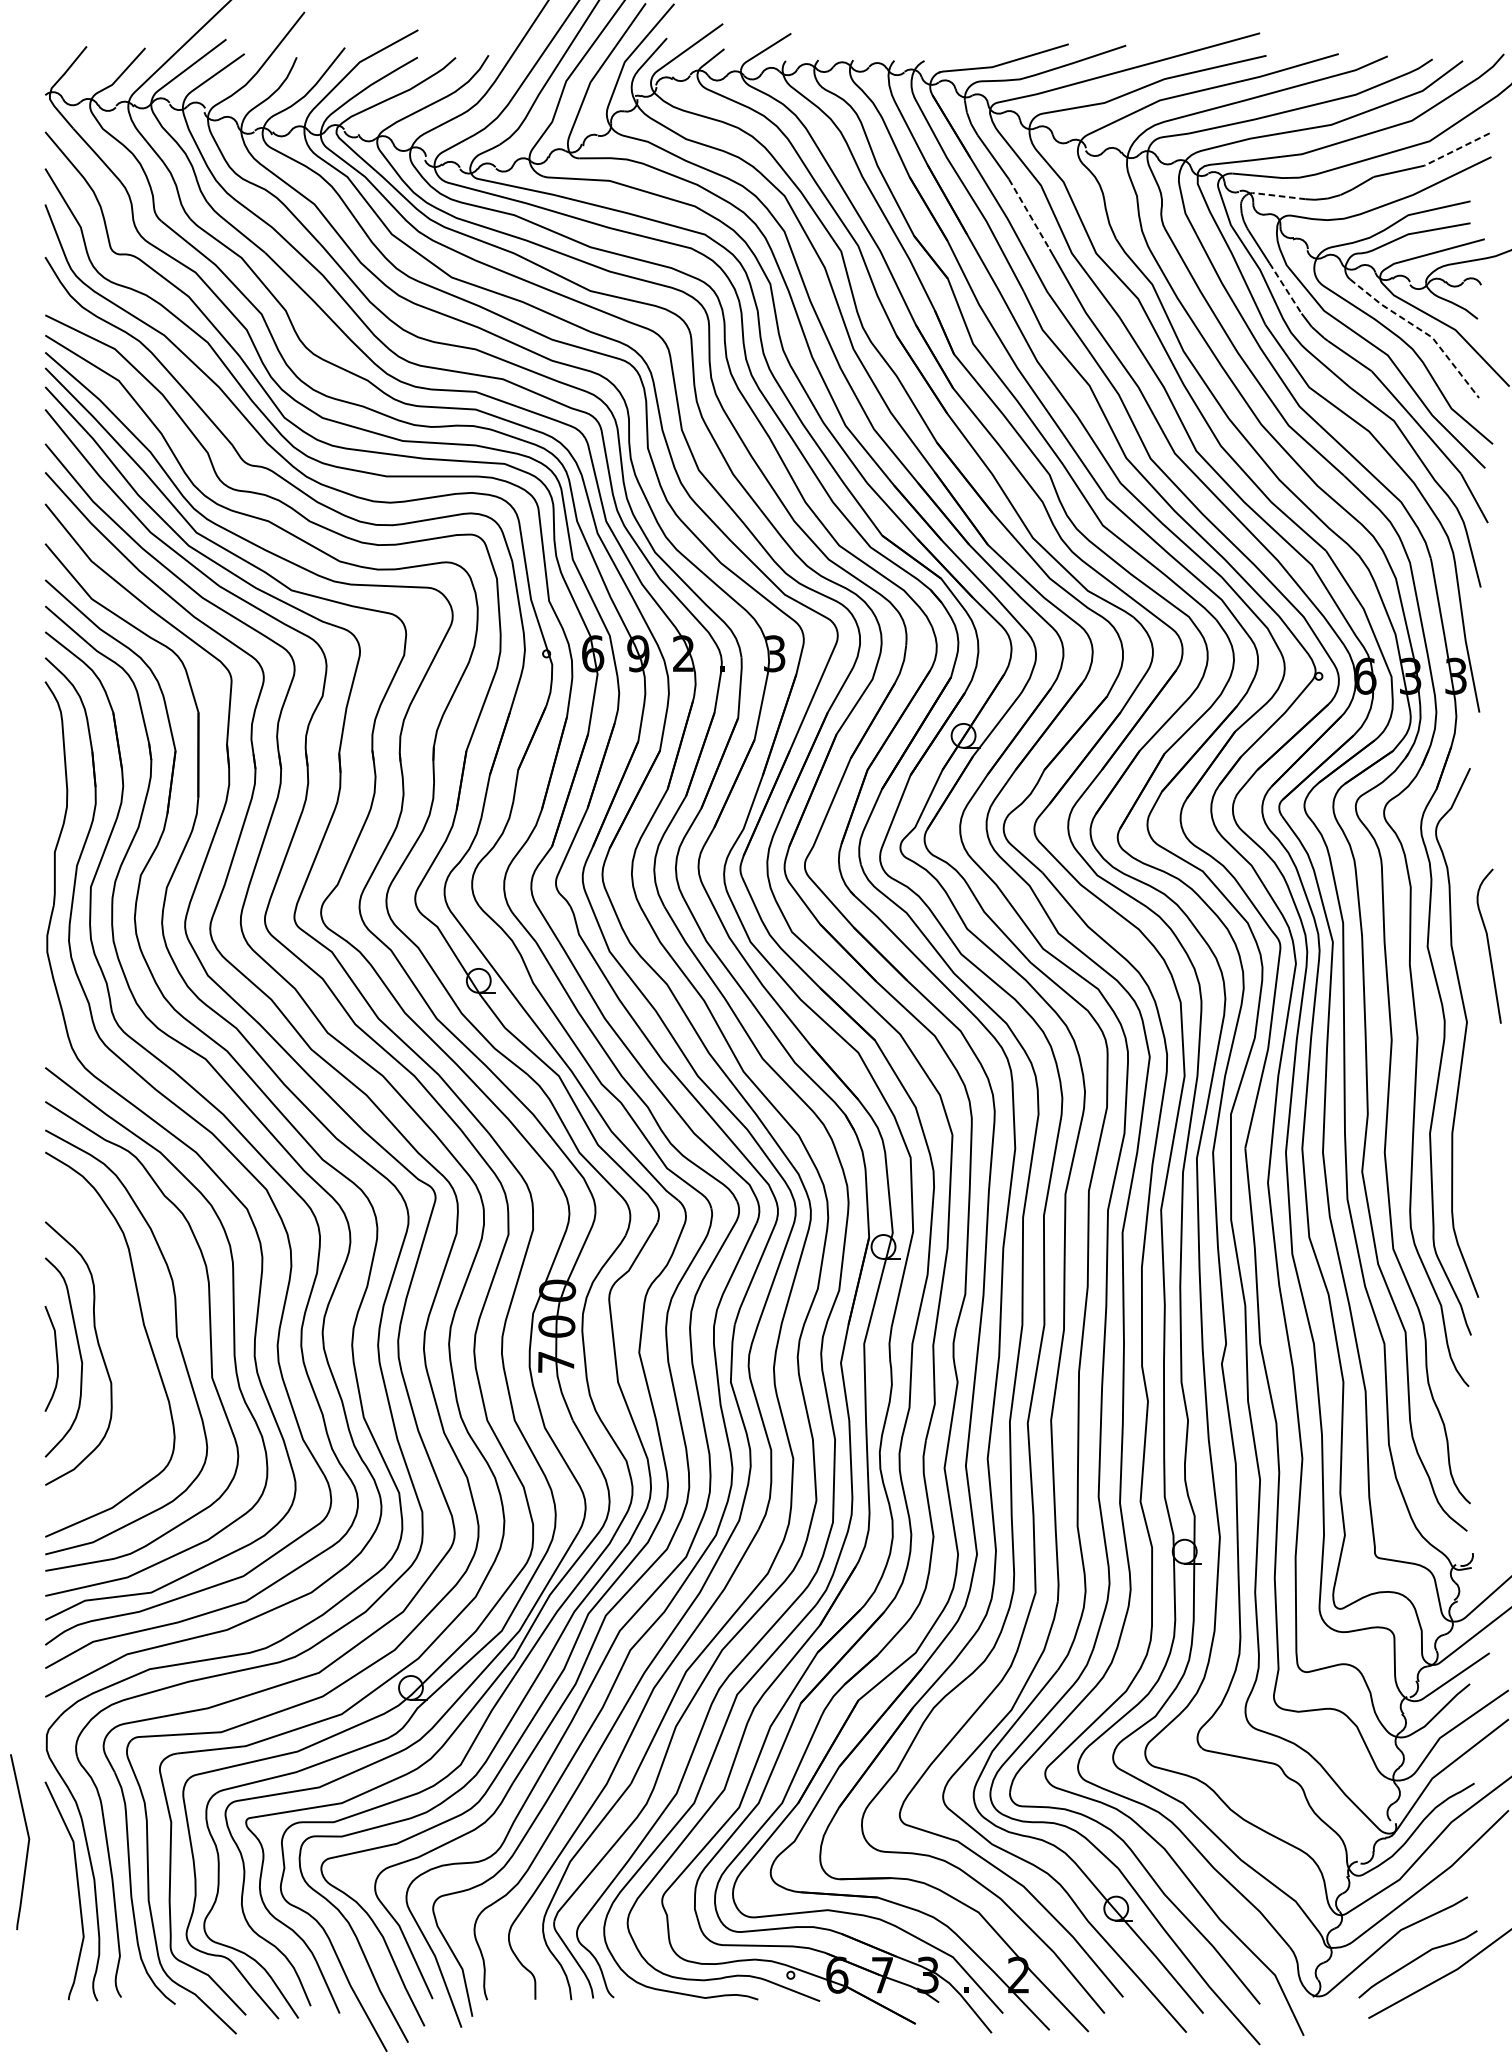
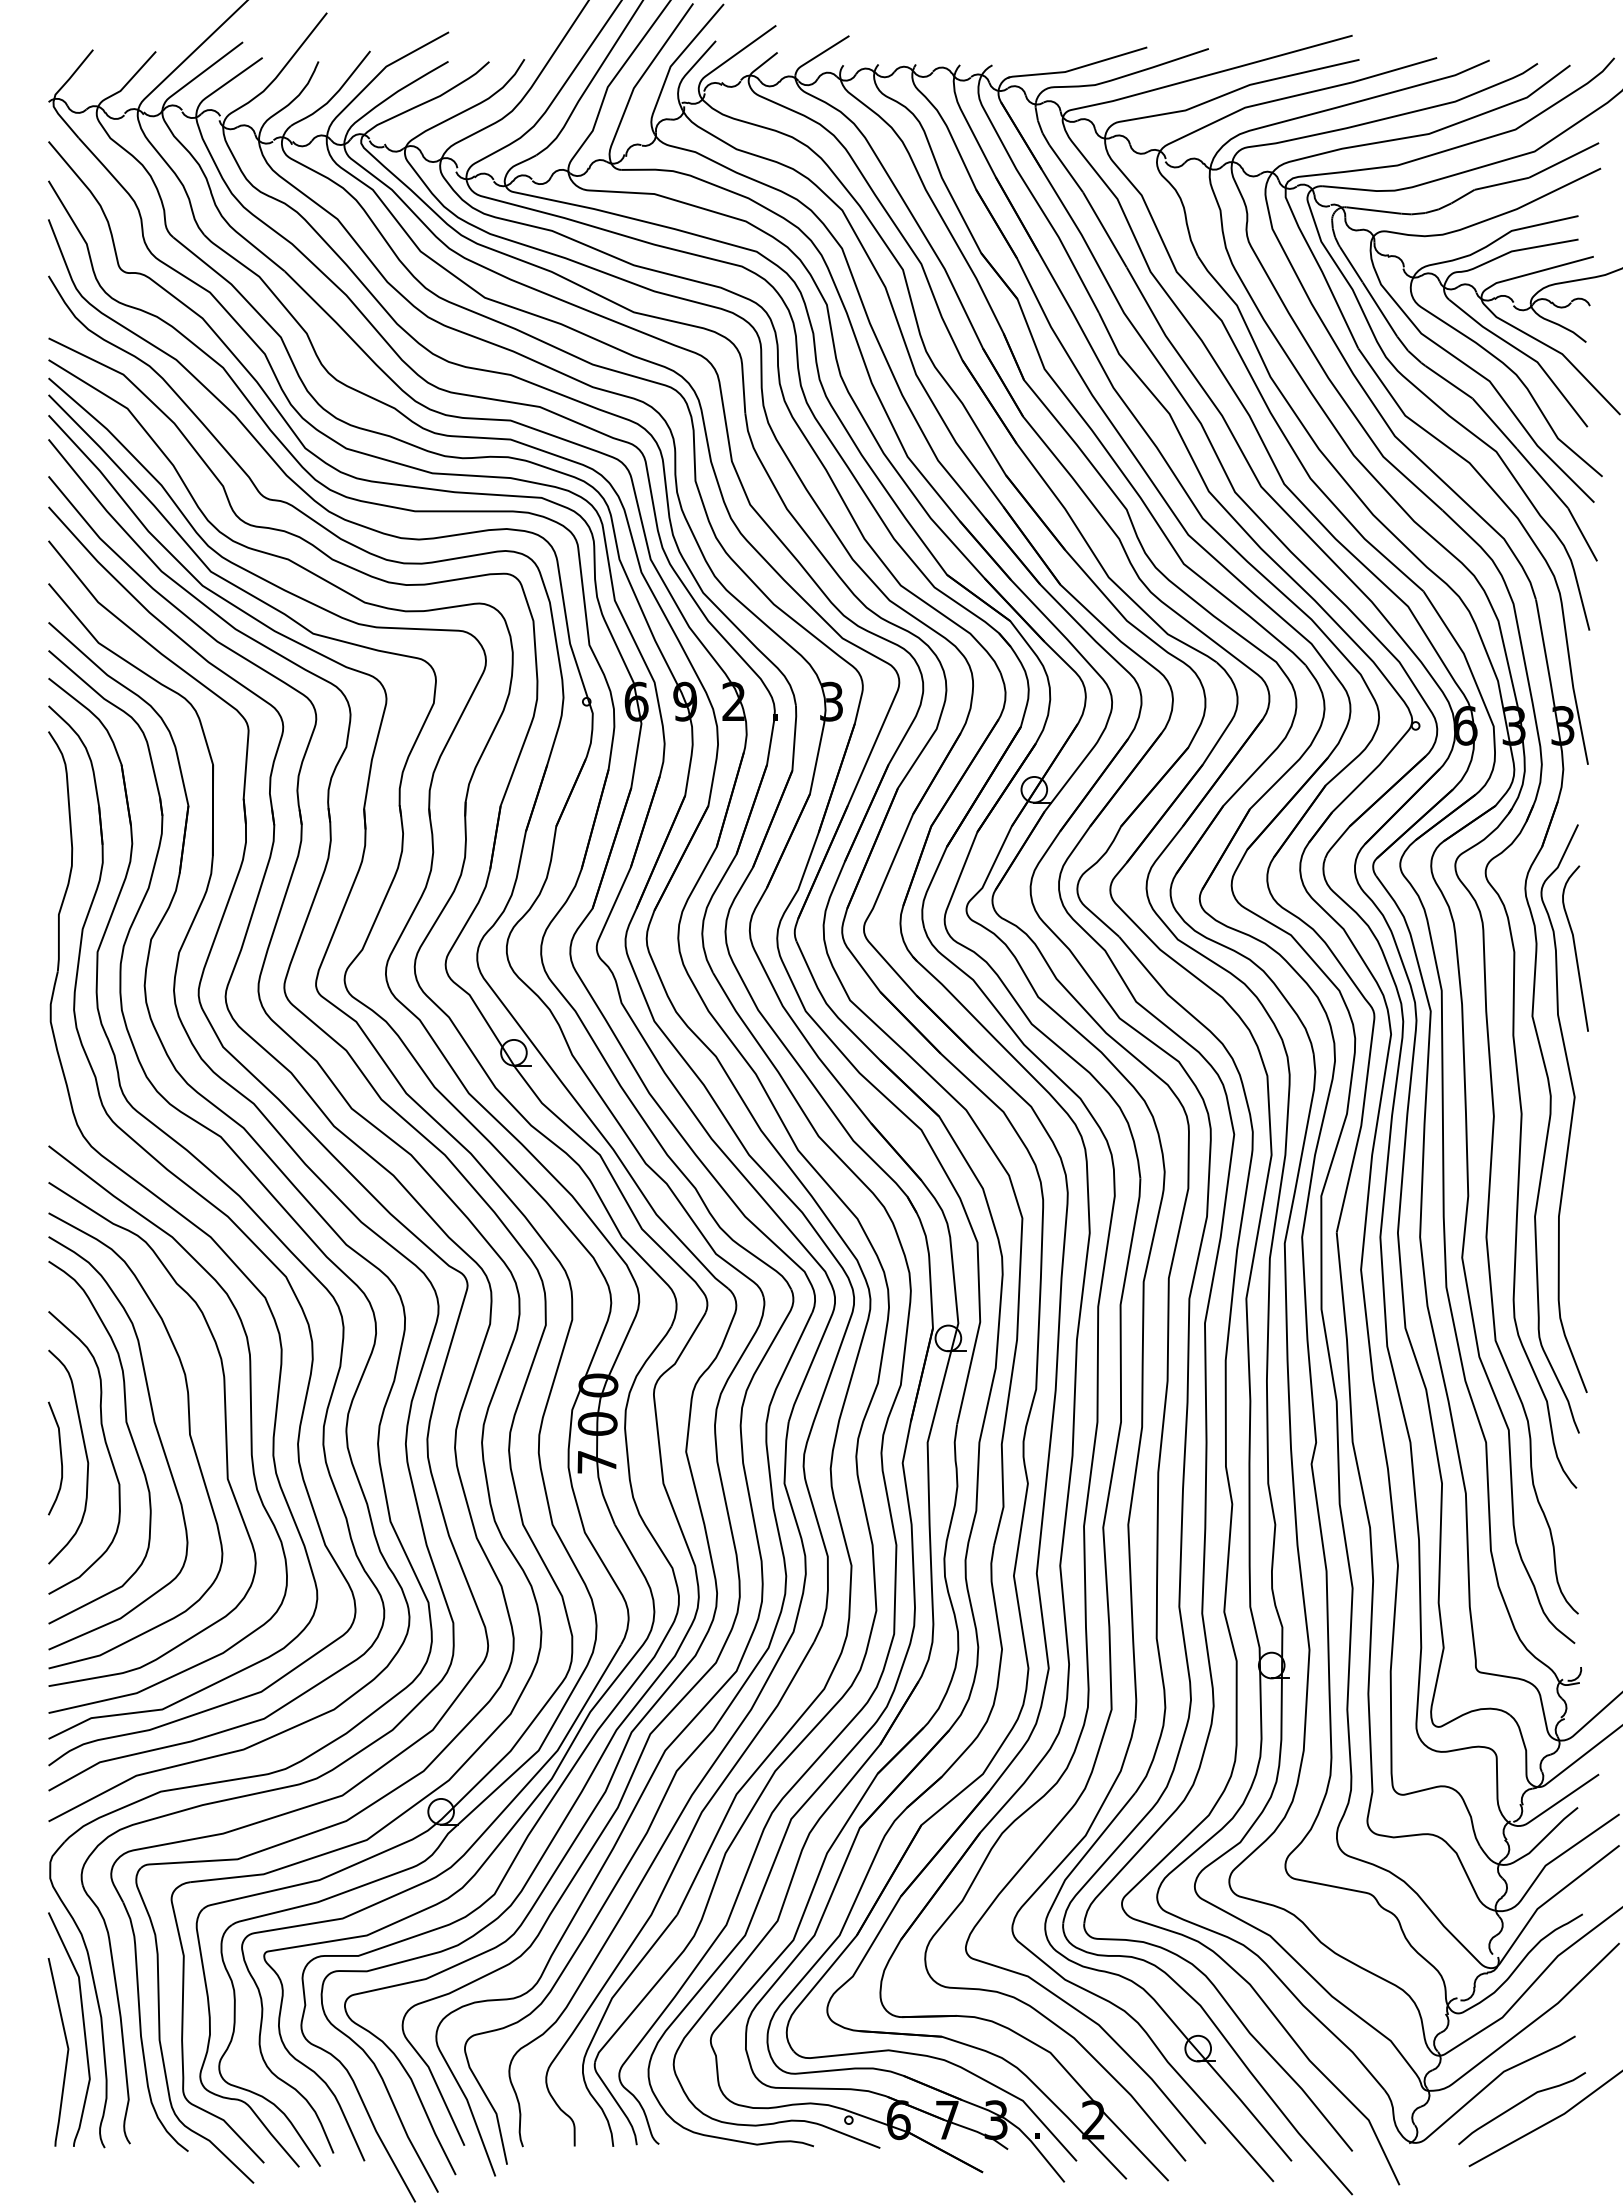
line: (1456, 149) -> (1563, 160), dashed -> solid
line: (1280, 196) -> (1374, 210), dashed -> solid
line: (1029, 214) -> (1105, 230), dashed -> solid
line: (1286, 288) -> (1380, 309), dashed -> solid
line: (1422, 331) -> (1526, 355), dashed -> solid
curve: (1489, 946) -> (1575, 948), moved
curve: (119, 1333) -> (128, 1431), added
line: (27, 1843) -> (66, 2053), moved

